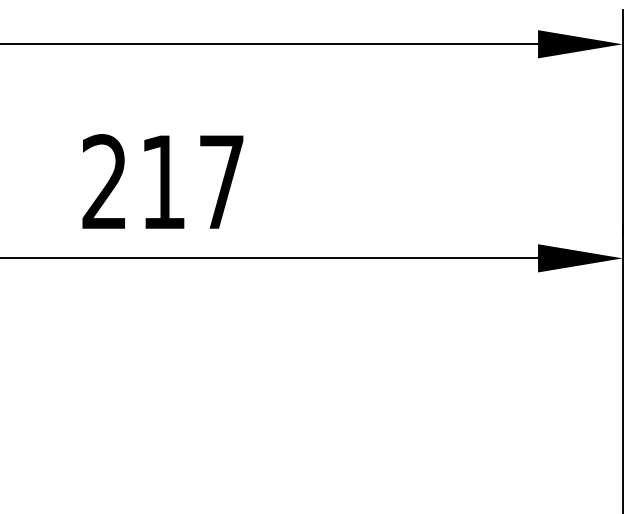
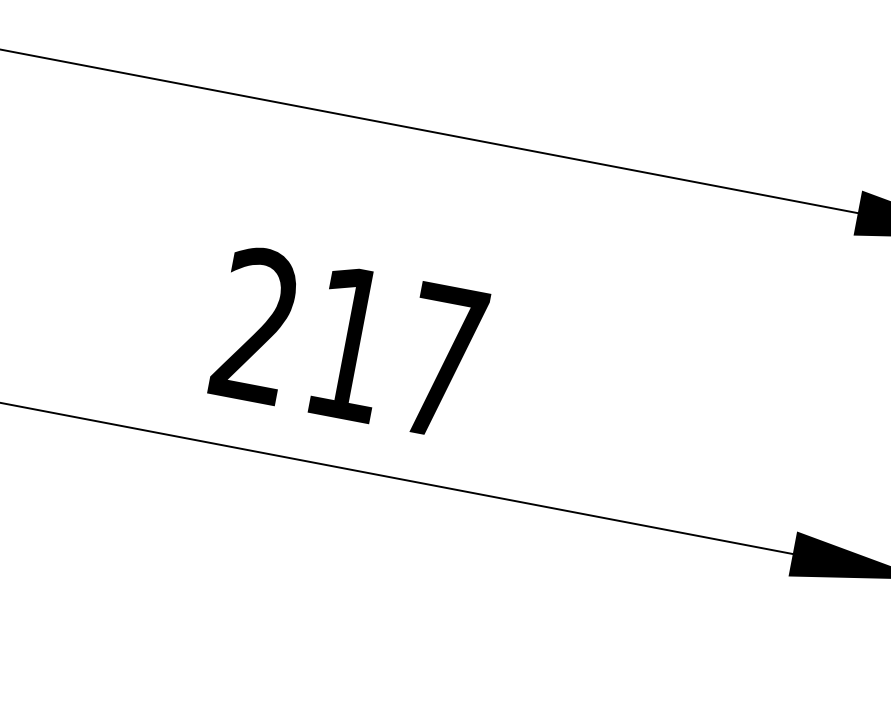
text: (162, 181) -> (348, 342), moved

